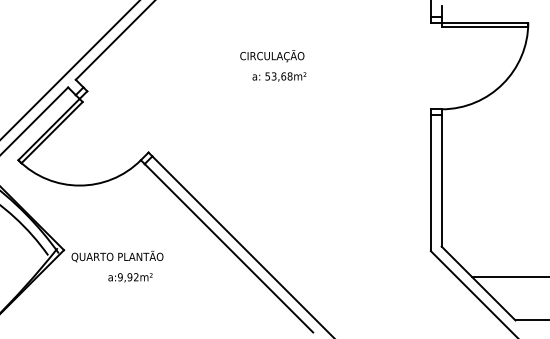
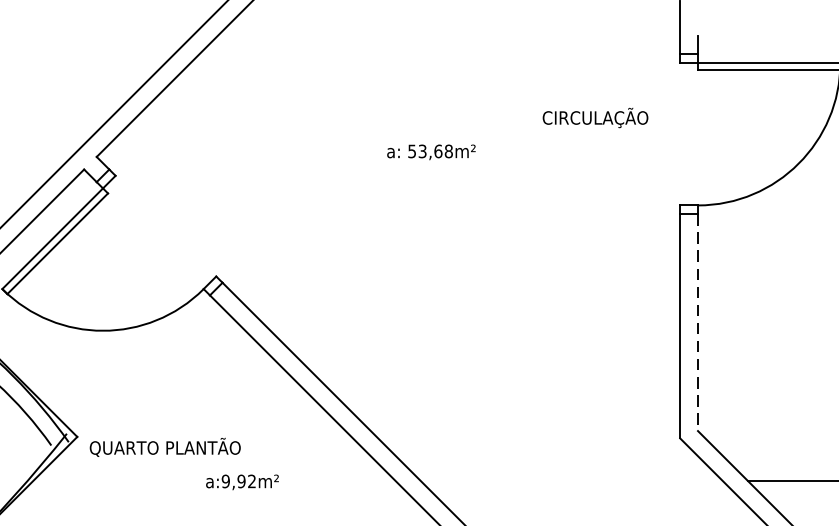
text: (272, 56) -> (595, 118), moved
line: (441, 180) -> (697, 322), solid -> dashed
text: (130, 277) -> (242, 481), moved

